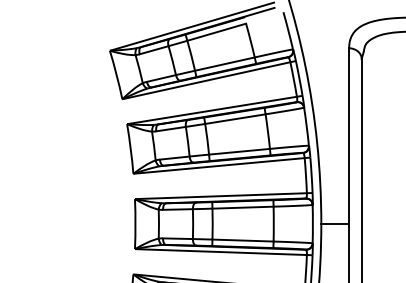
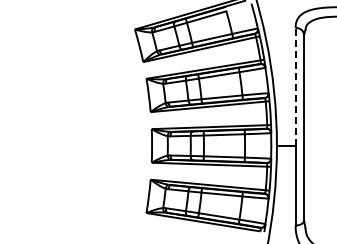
line: (348, 135) -> (295, 86), solid -> dashed

